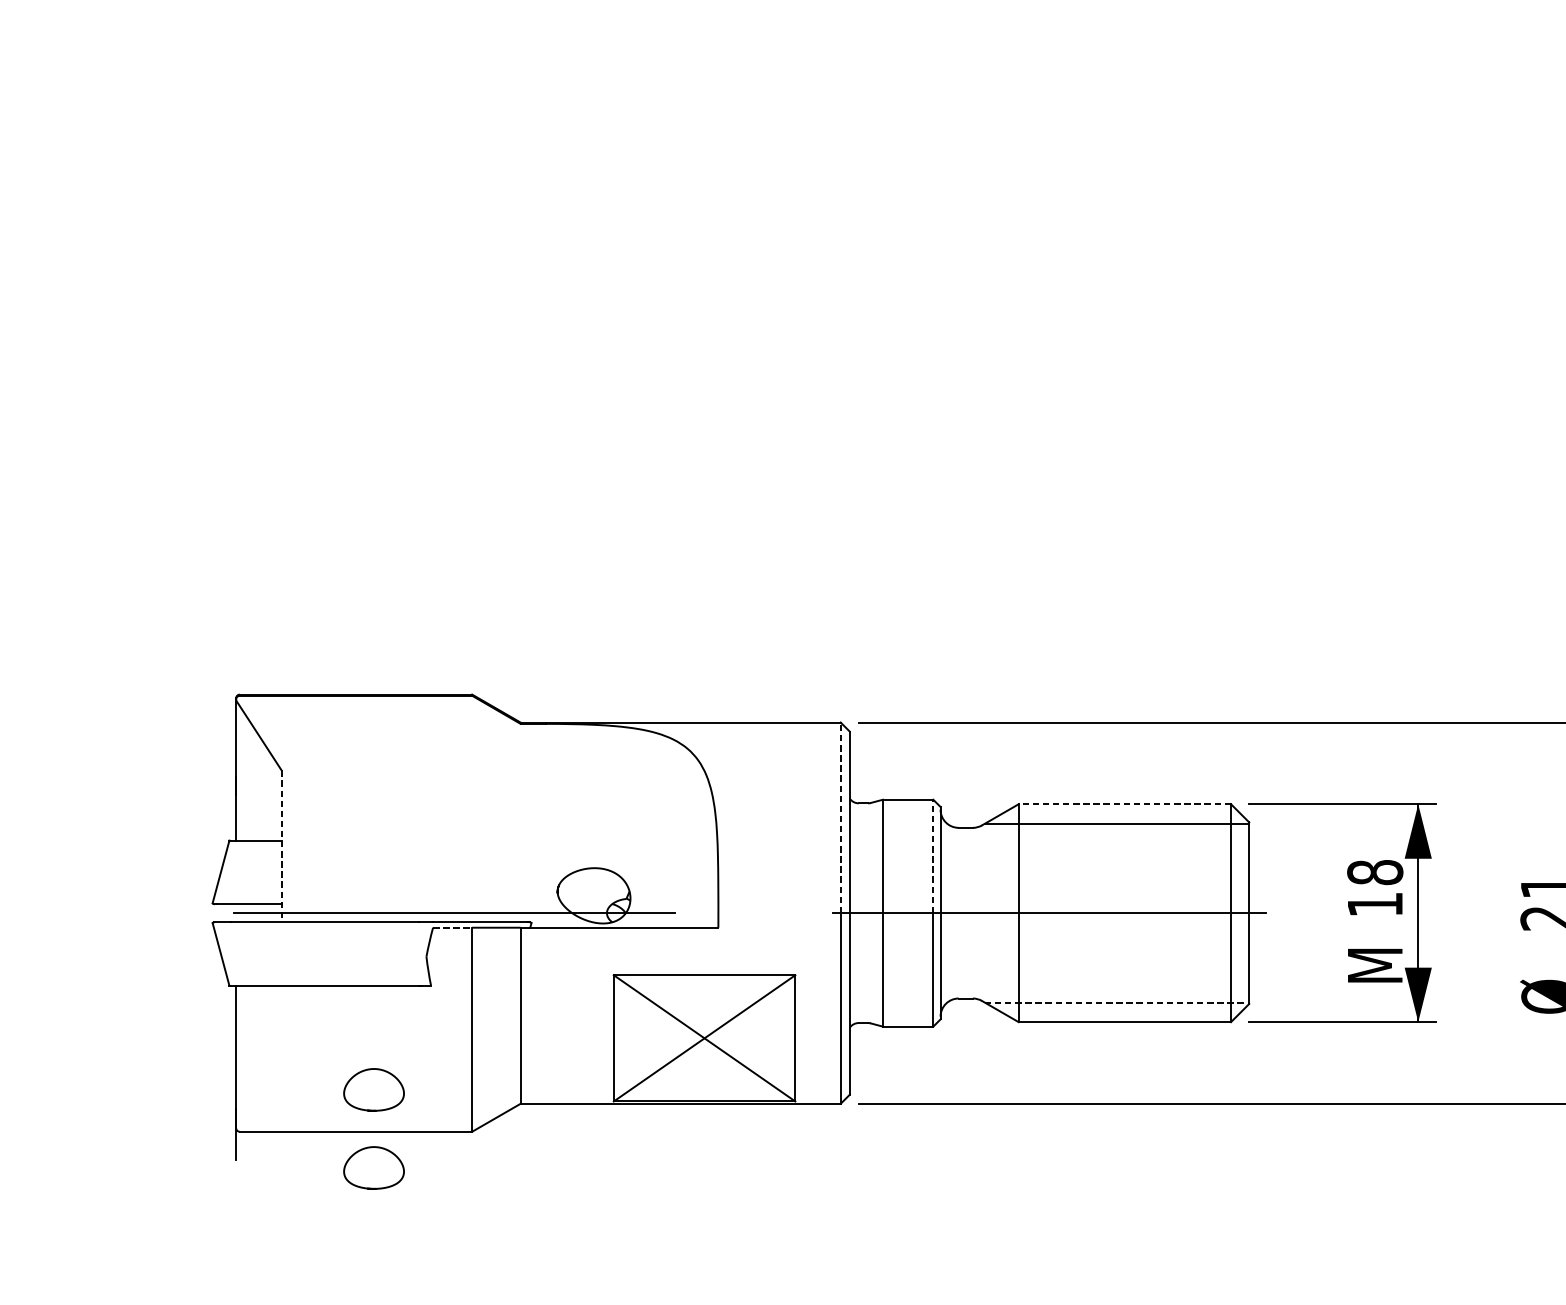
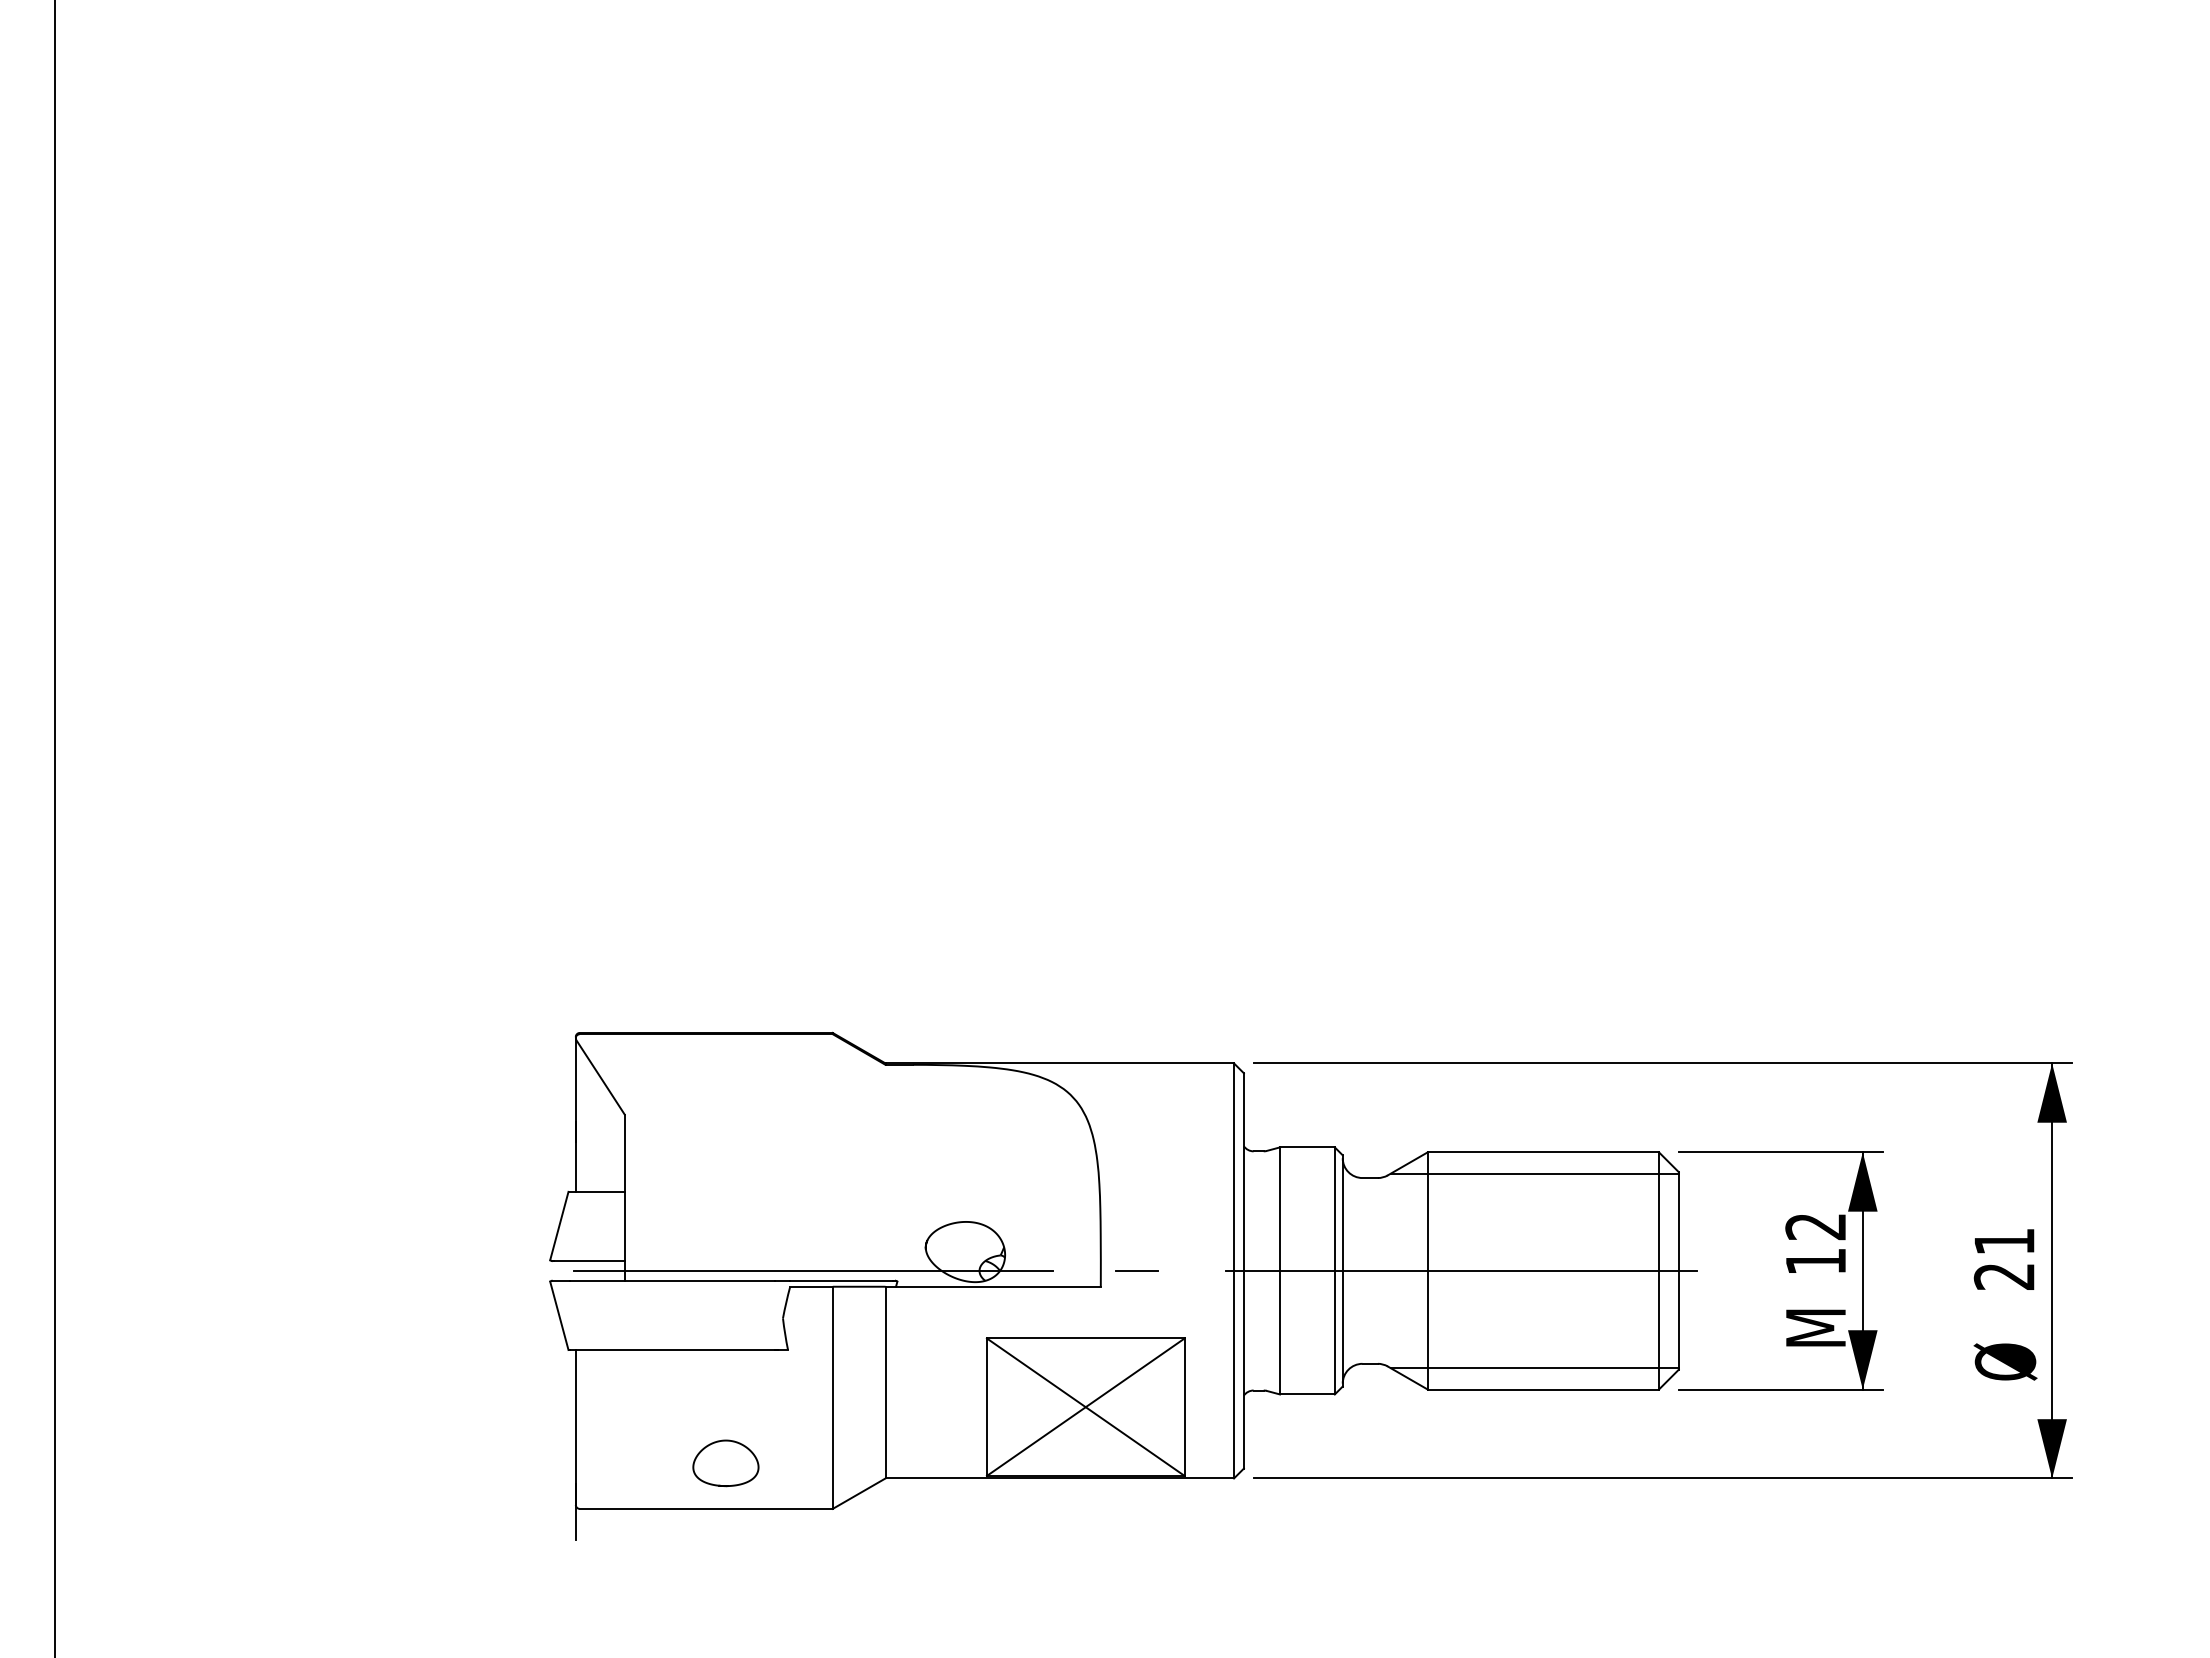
line: (1124, 804) -> (1543, 1152), dashed -> solid
line: (841, 818) -> (1234, 1167), dashed -> solid
line: (281, 846) -> (625, 1198), dashed -> solid
line: (933, 856) -> (1334, 1209), dashed -> solid
text: (1374, 872) -> (1815, 1226), 18 -> 12
line: (751, 912) -> (1136, 1270), added
line: (452, 927) -> (811, 1286), dashed -> solid
line: (1116, 1002) -> (1534, 1368), dashed -> solid
curve: (369, 1187) -> (720, 1569), removed

